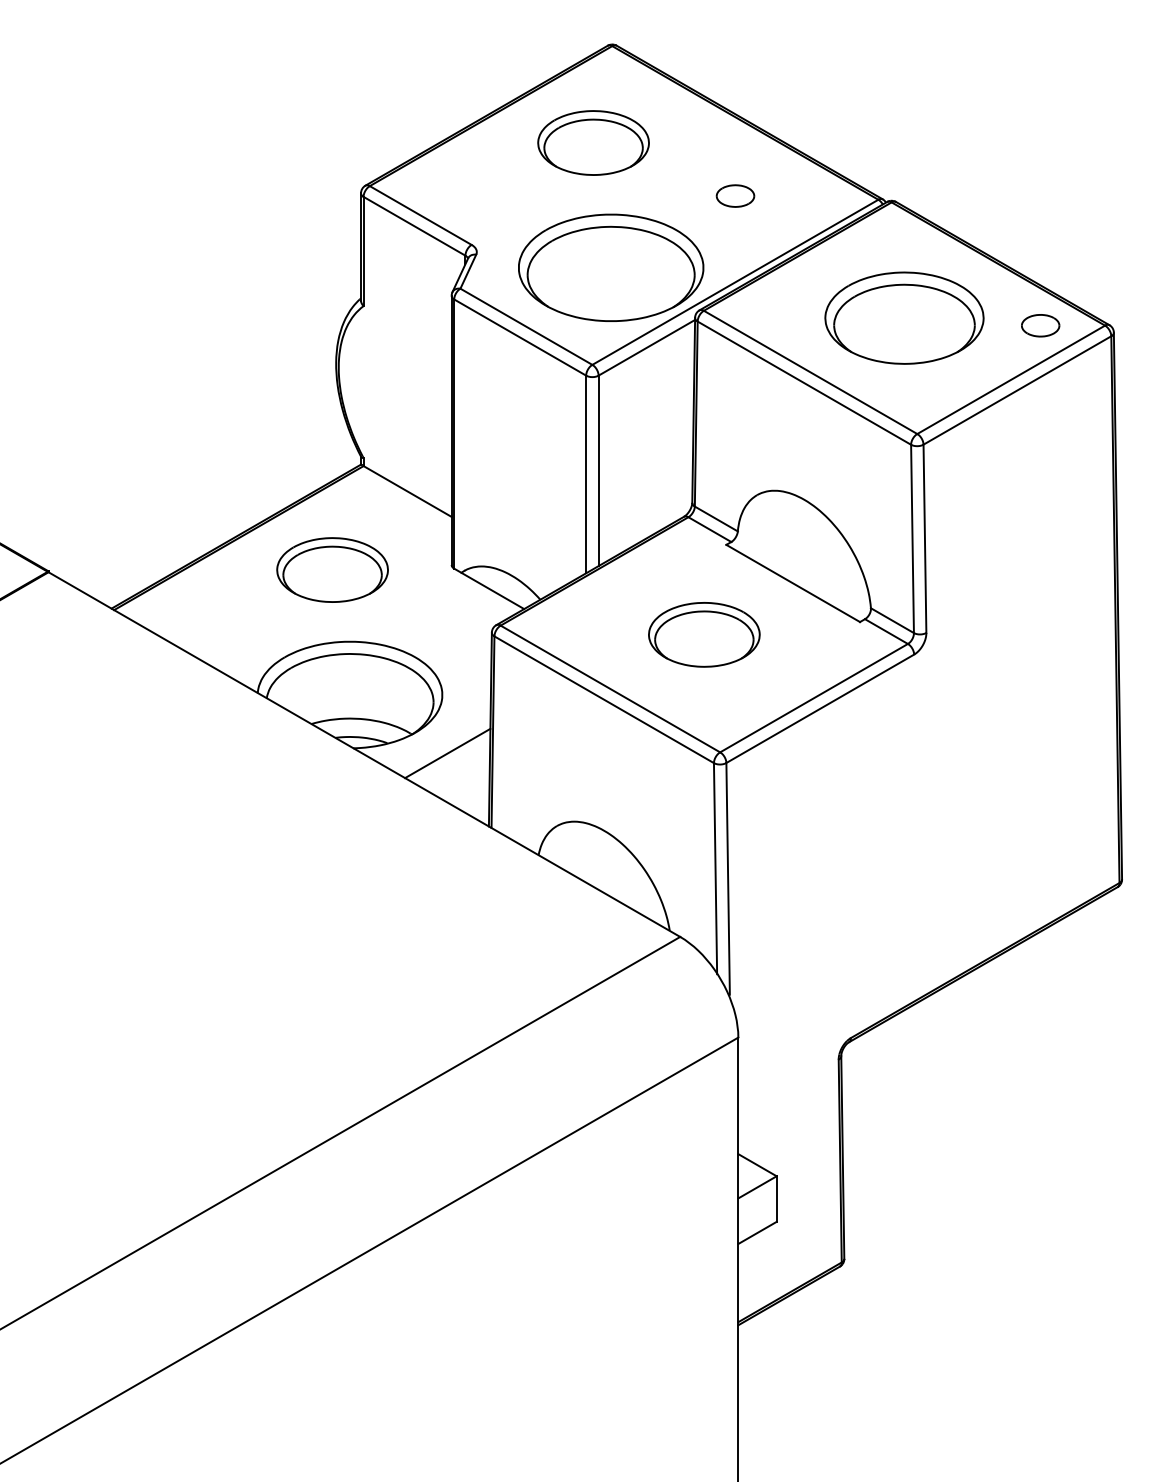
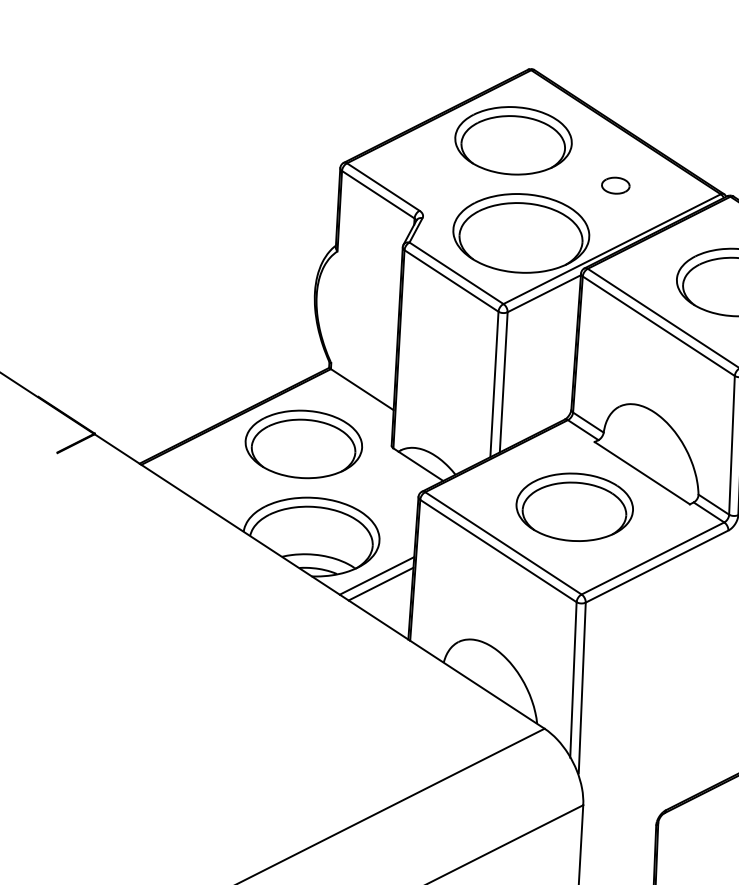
part: (593, 142) -> (513, 140), size x1.43
part: (332, 569) -> (303, 443), size x1.43
part: (704, 634) -> (574, 507), size x1.43
line: (441, 742) -> (376, 575), added

